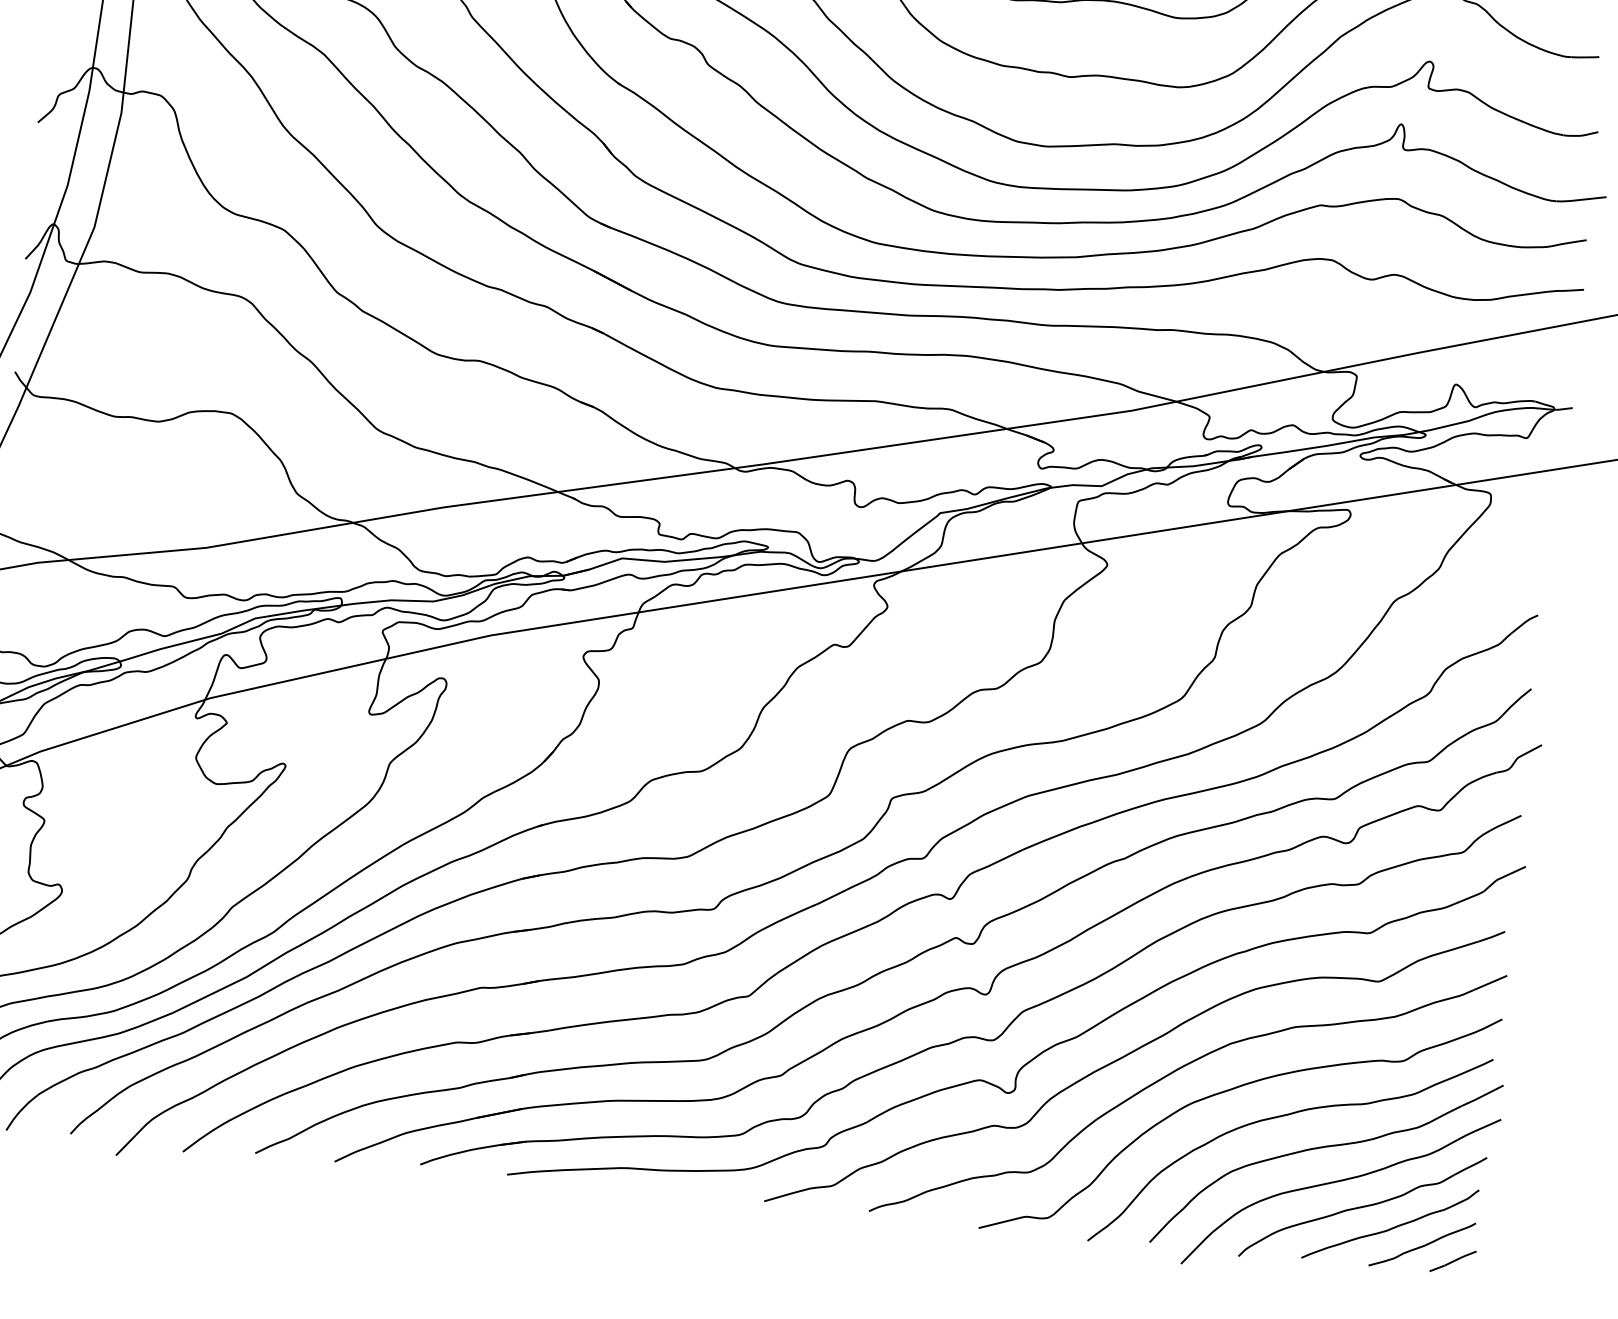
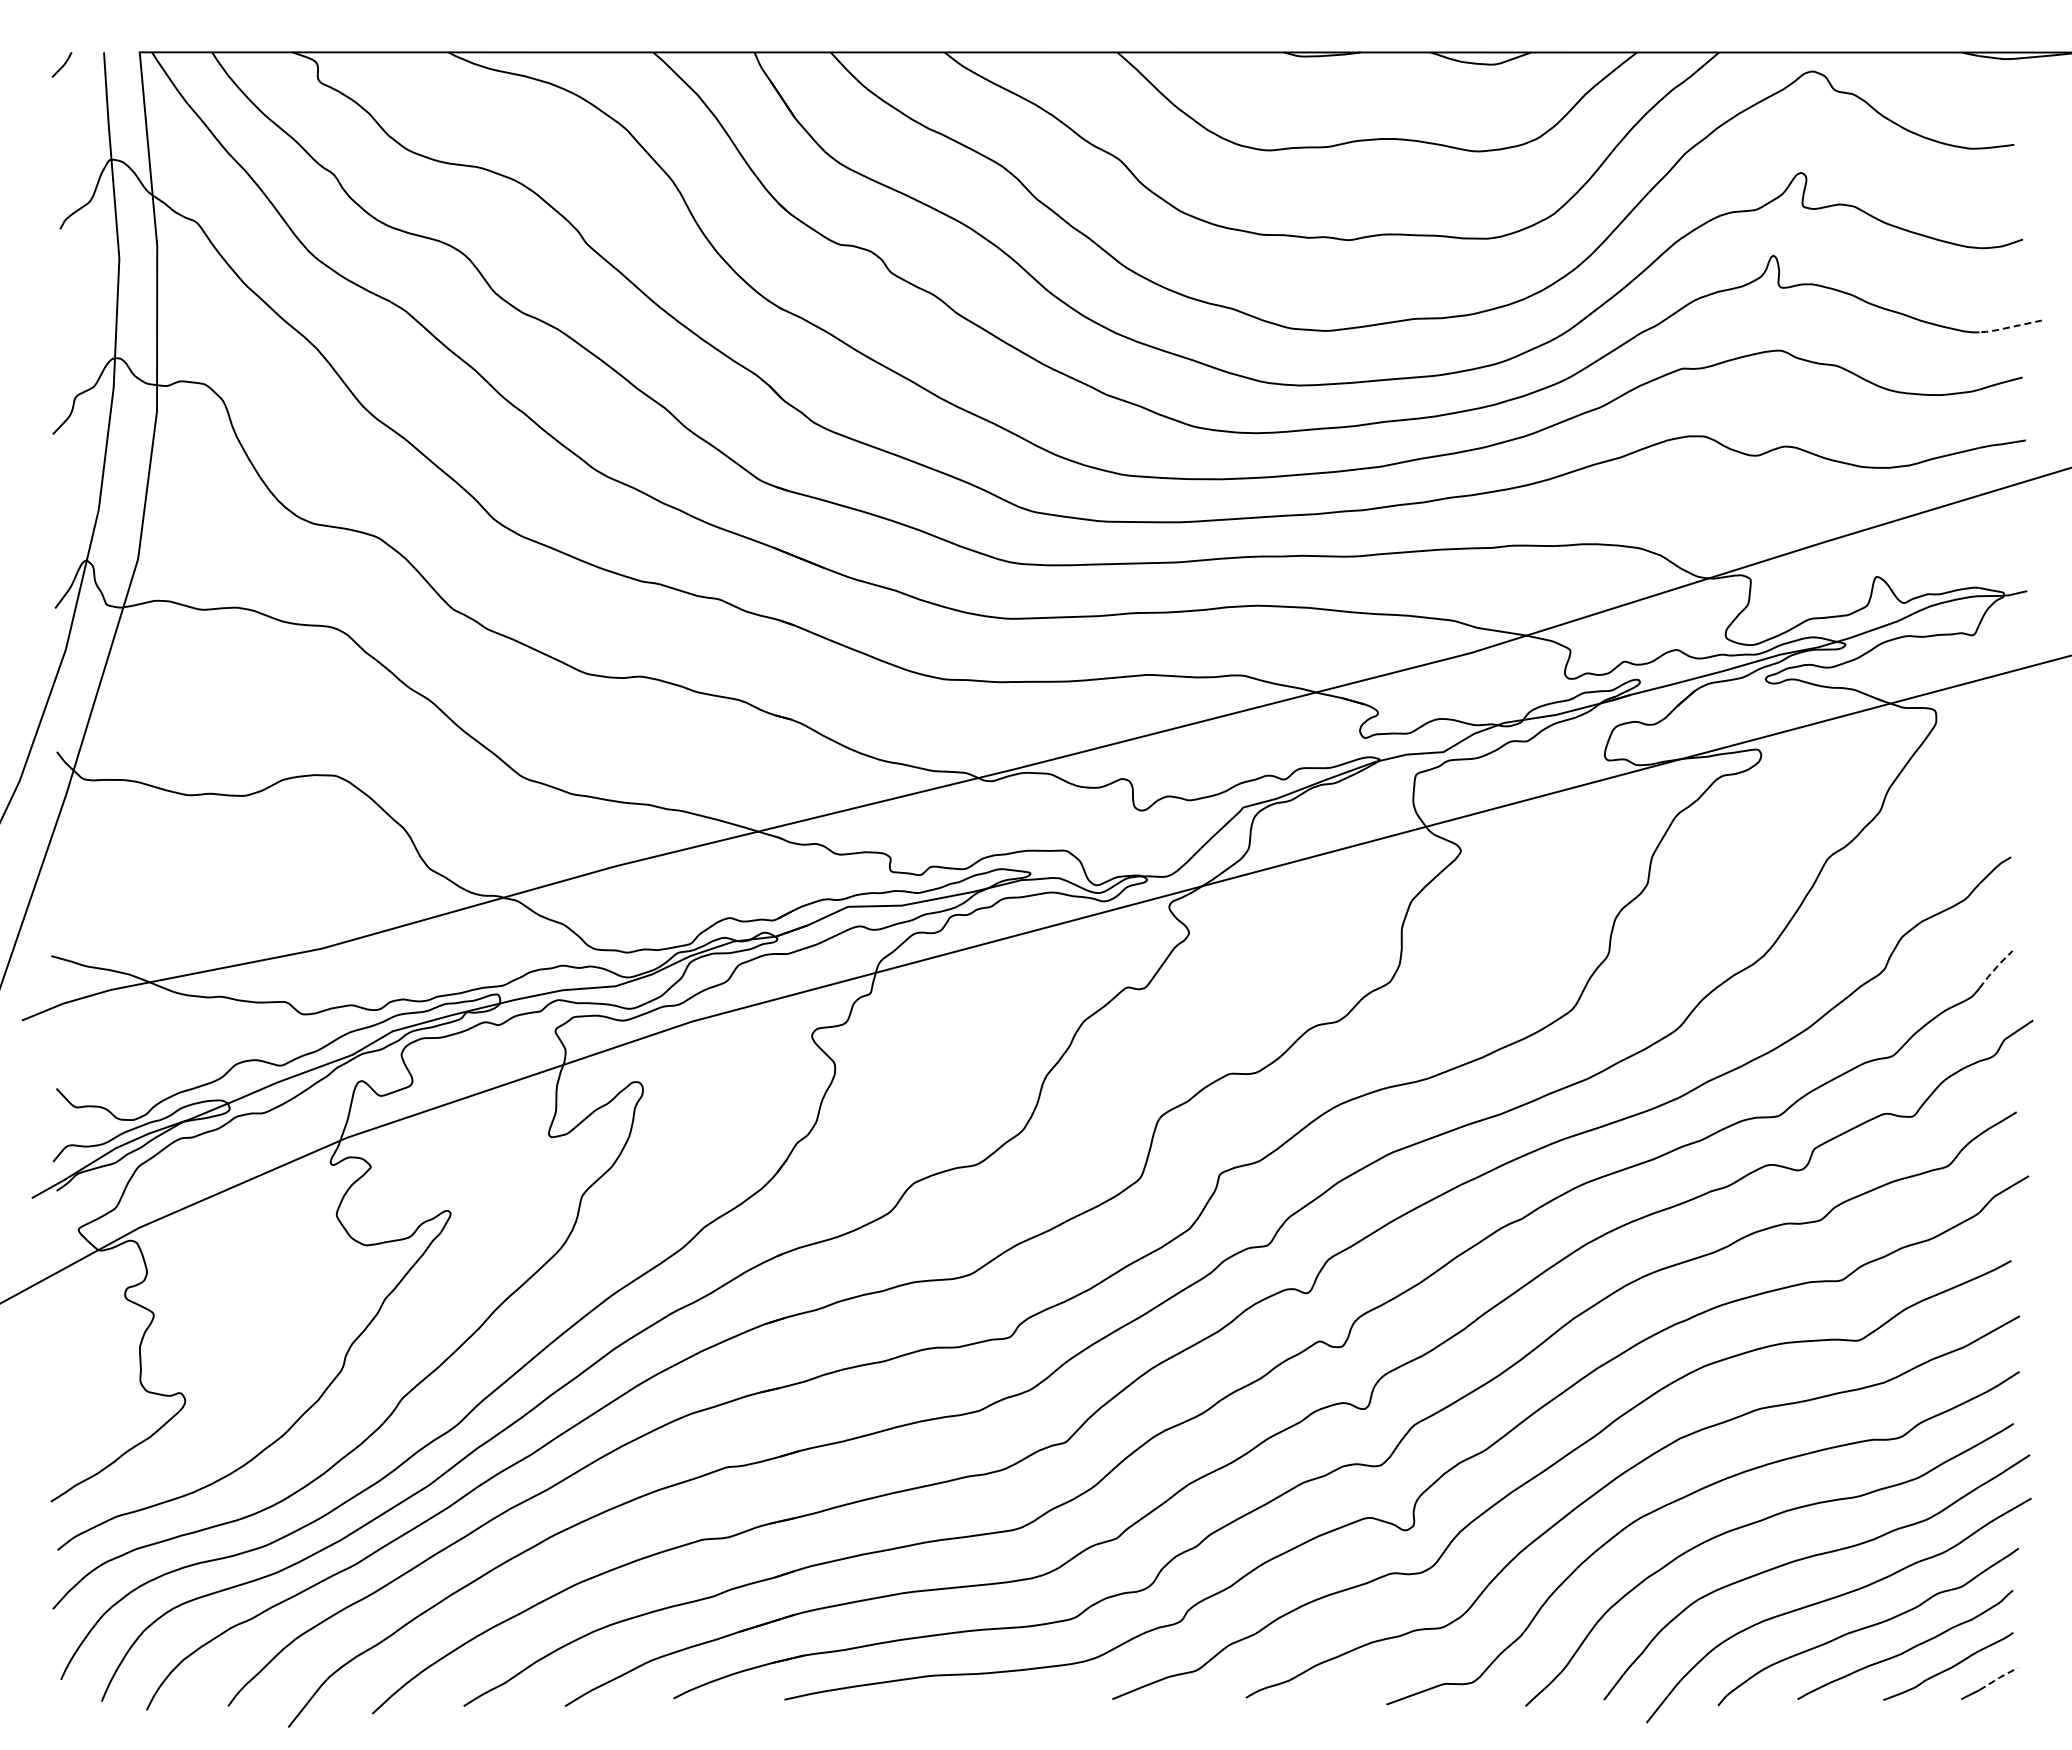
line: (1580, 199) -> (2009, 327), solid -> dashed
line: (1516, 701) -> (1995, 968), solid -> dashed
line: (1461, 1257) -> (1999, 1677), solid -> dashed

